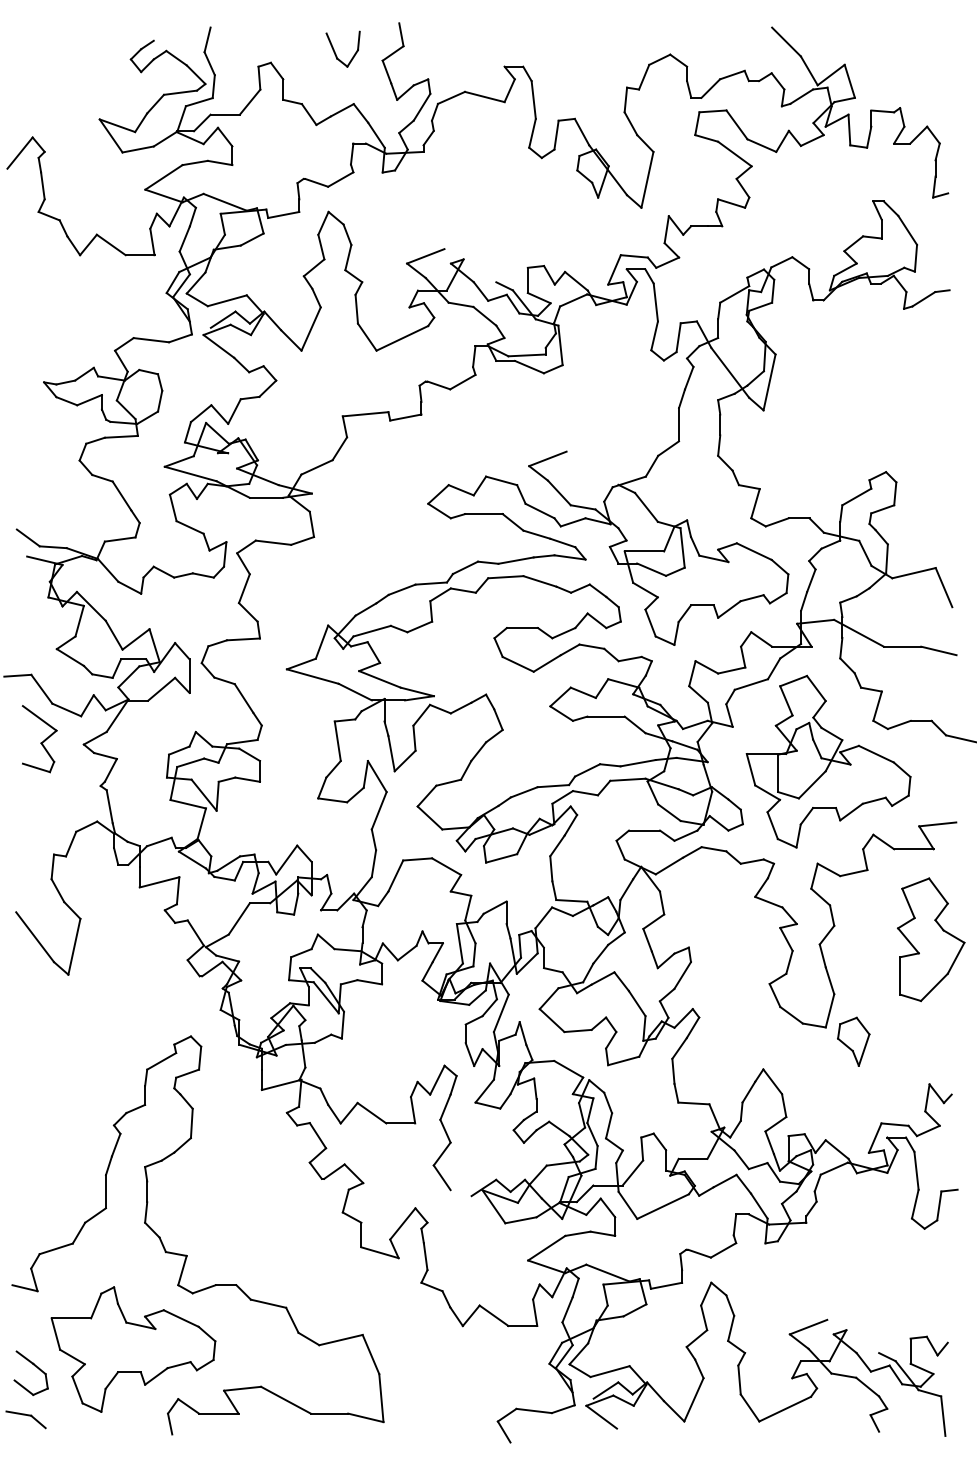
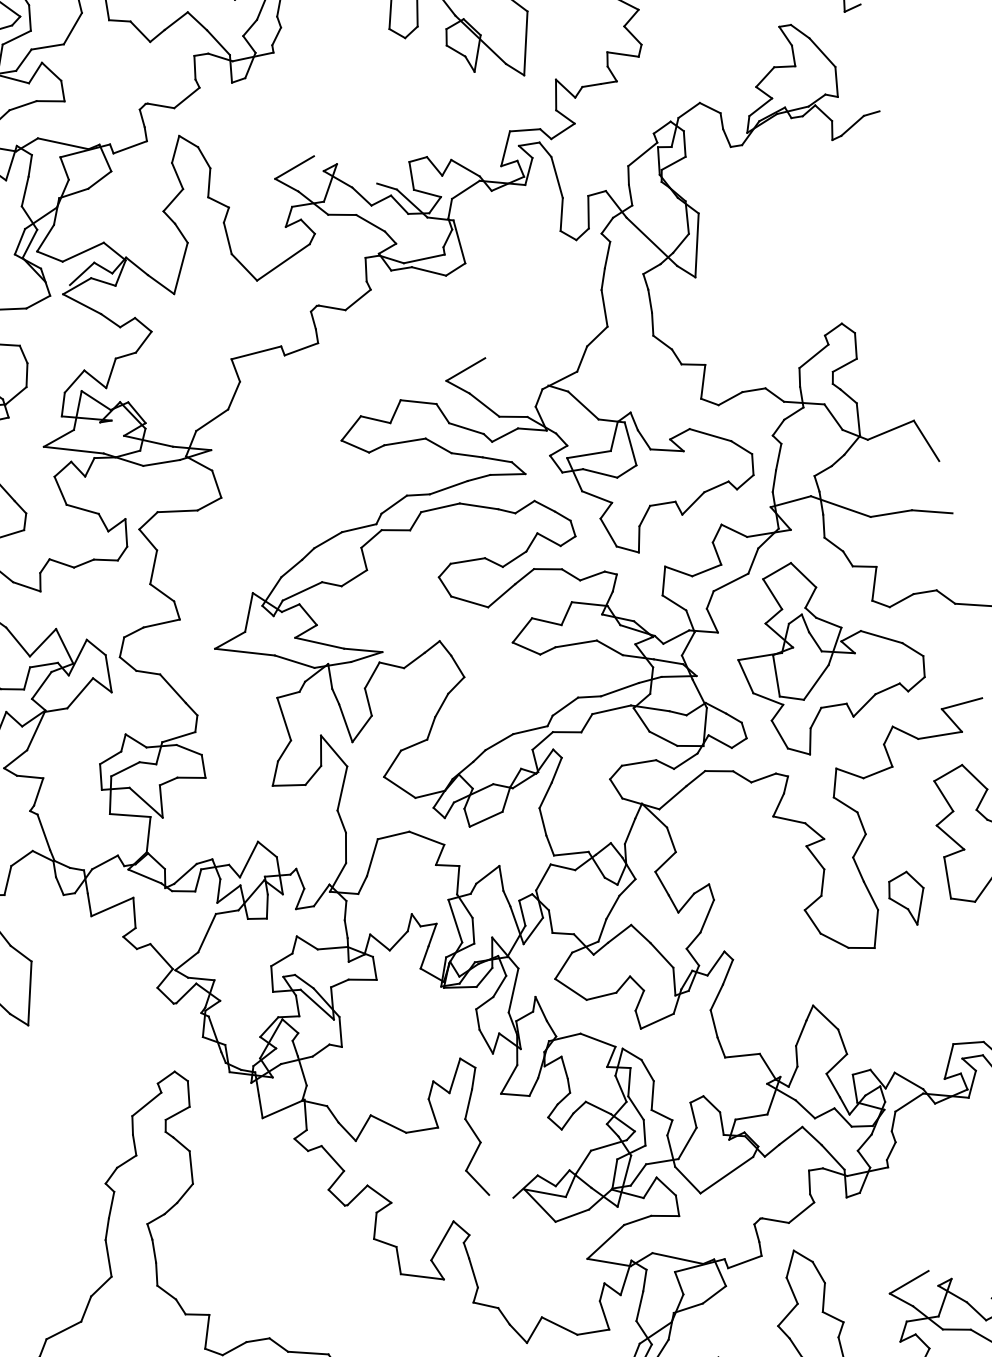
part: (853, 1041) -> (907, 898), moved

